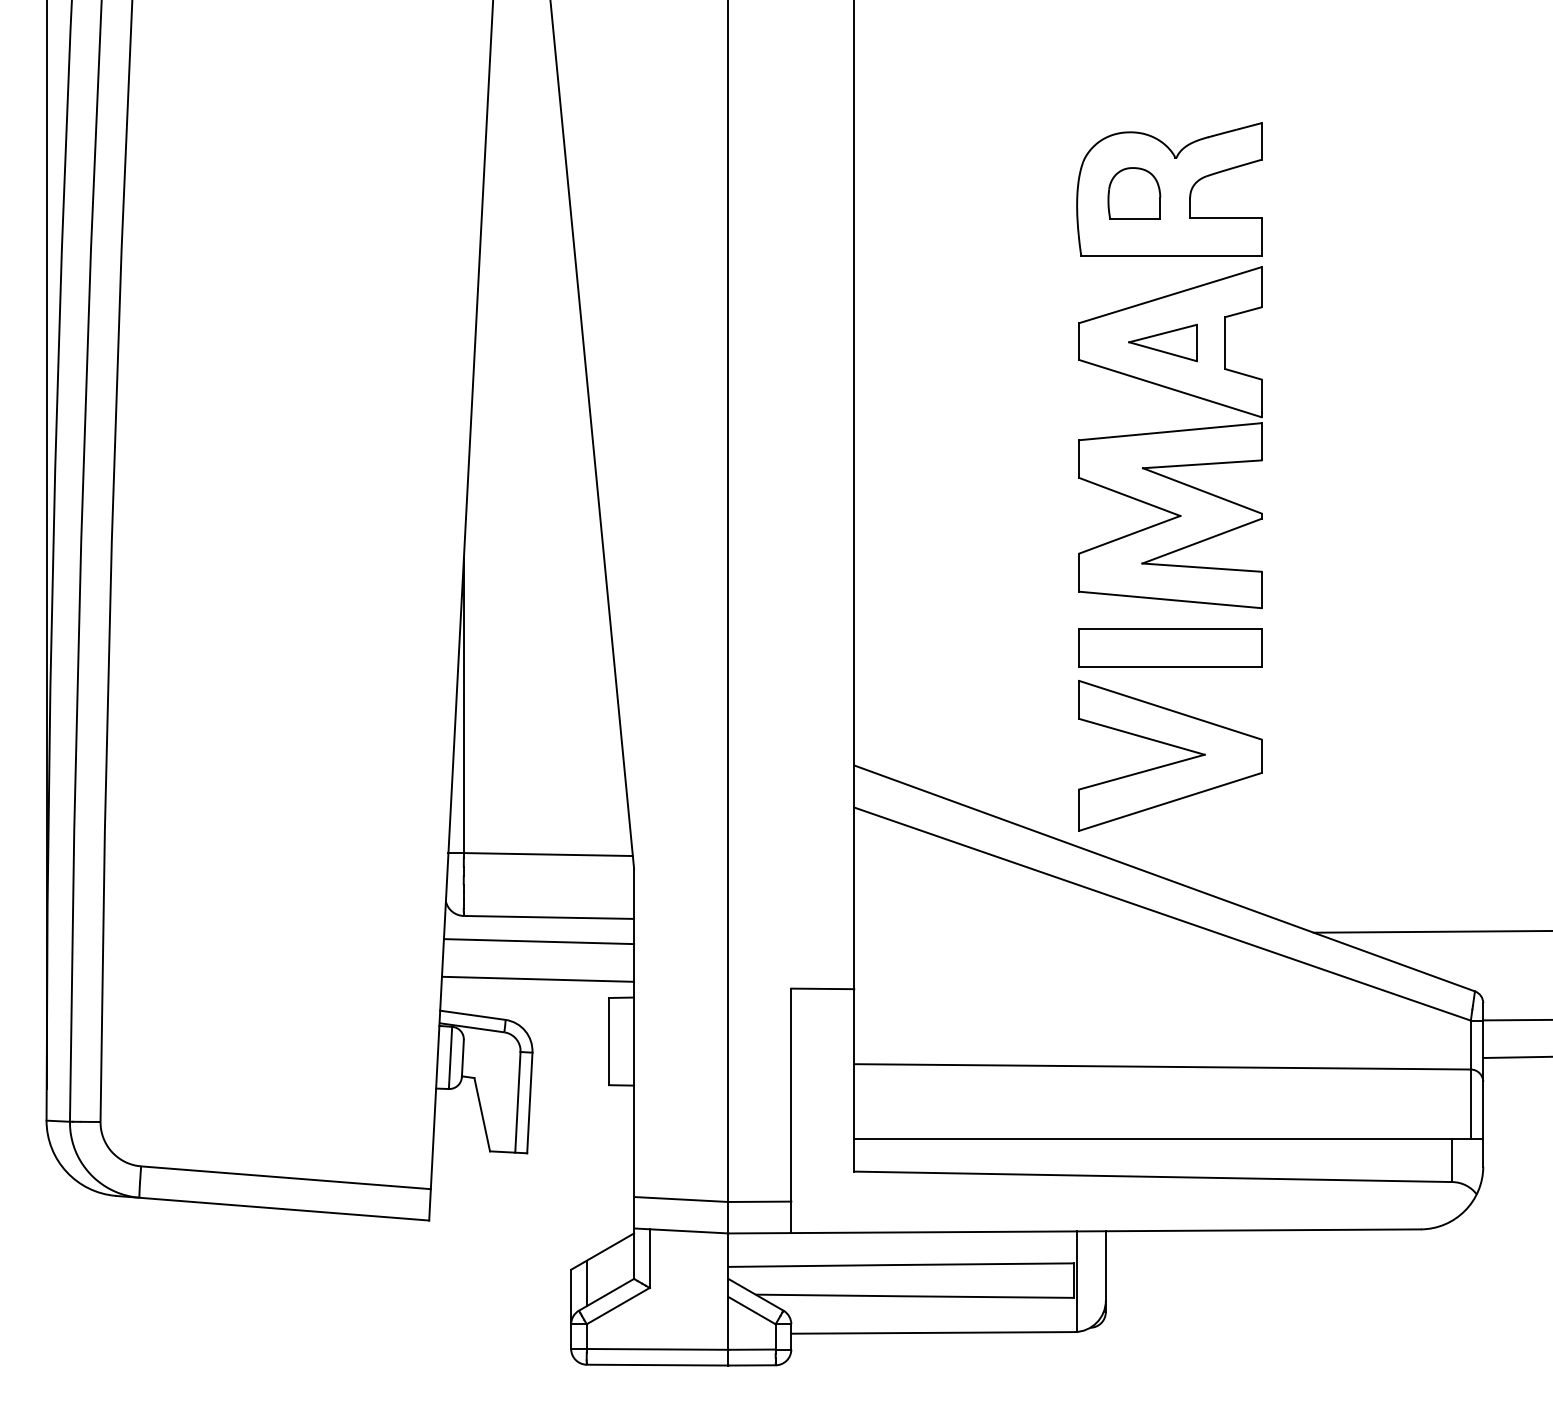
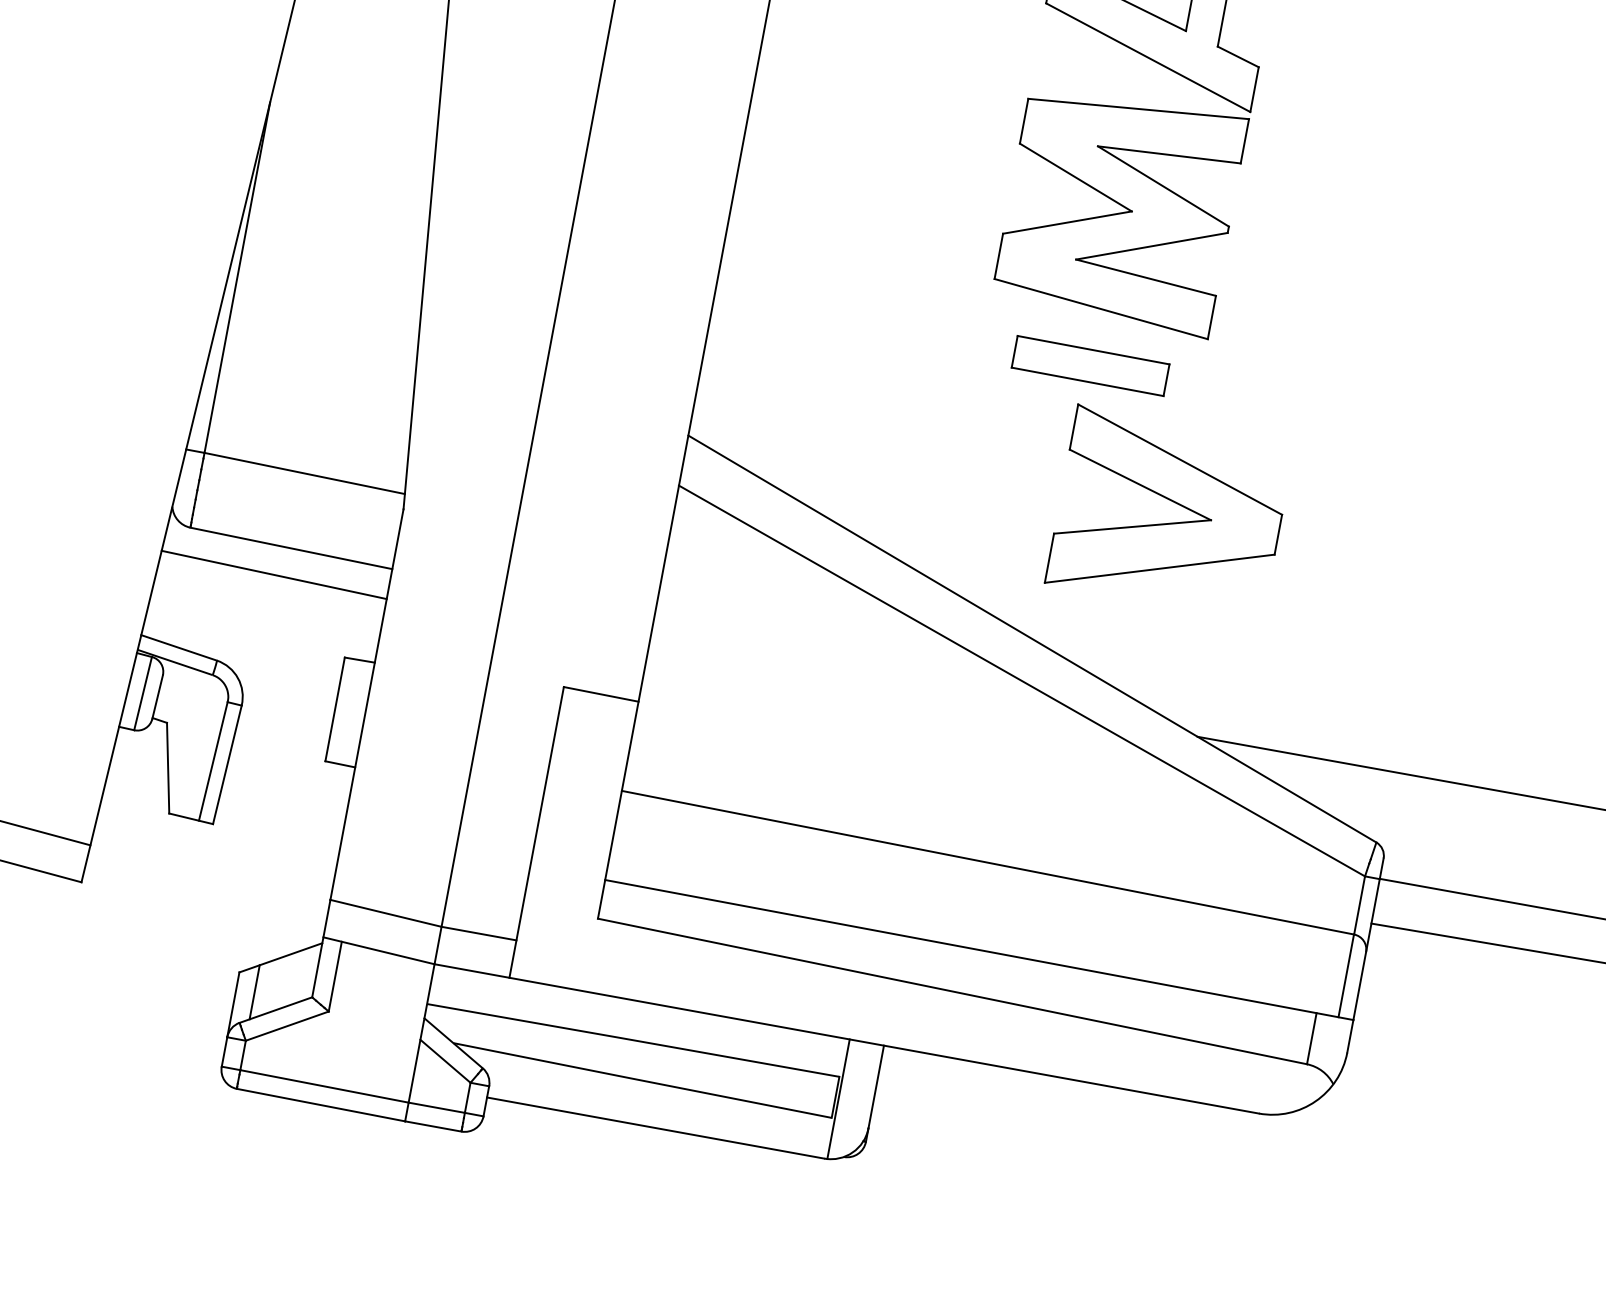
part: (1170, 647) -> (1090, 365), size x0.7
part: (1172, 762) -> (1171, 522), moved
line: (537, 978) -> (264, 618), removed

